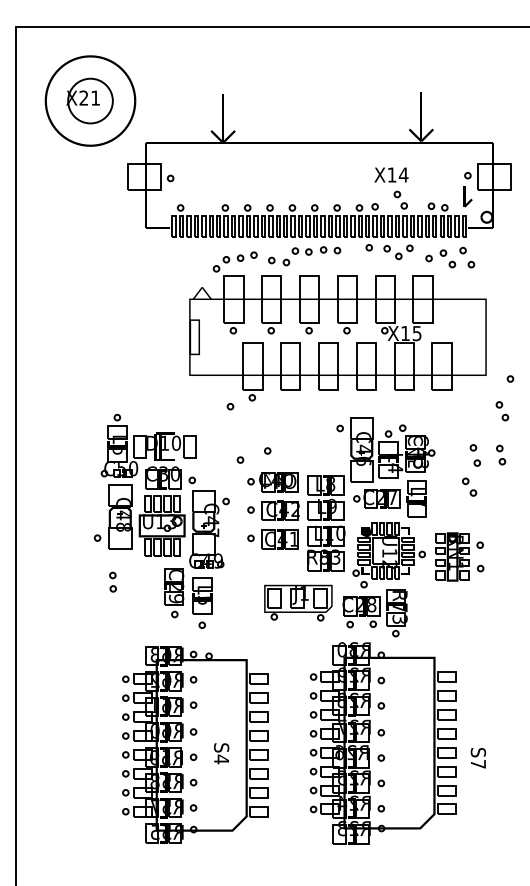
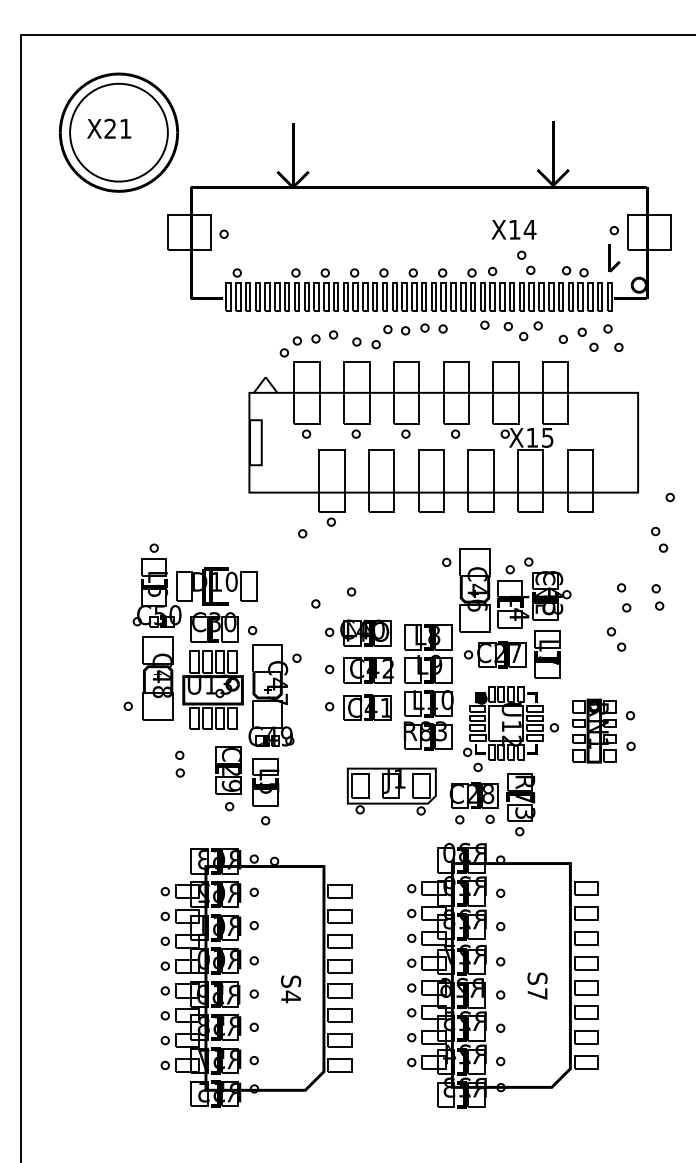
circle: (90, 100) -> (118, 131), size x1.67
part: (112, 581) -> (179, 763), moved
text: (478, 758) -> (537, 986), moved

